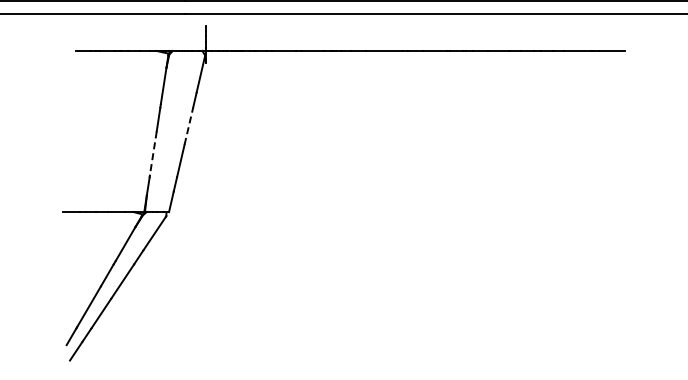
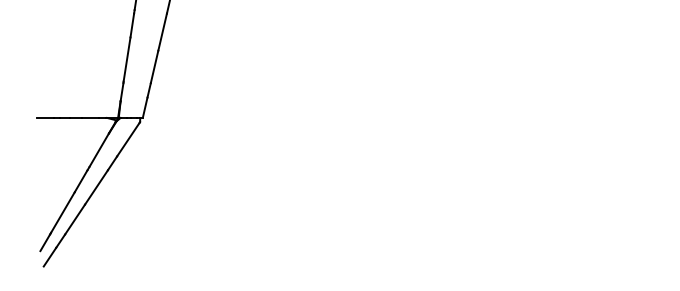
line: (188, 125) -> (162, 31), dashed -> solid
line: (153, 154) -> (127, 60), dashed -> solid

